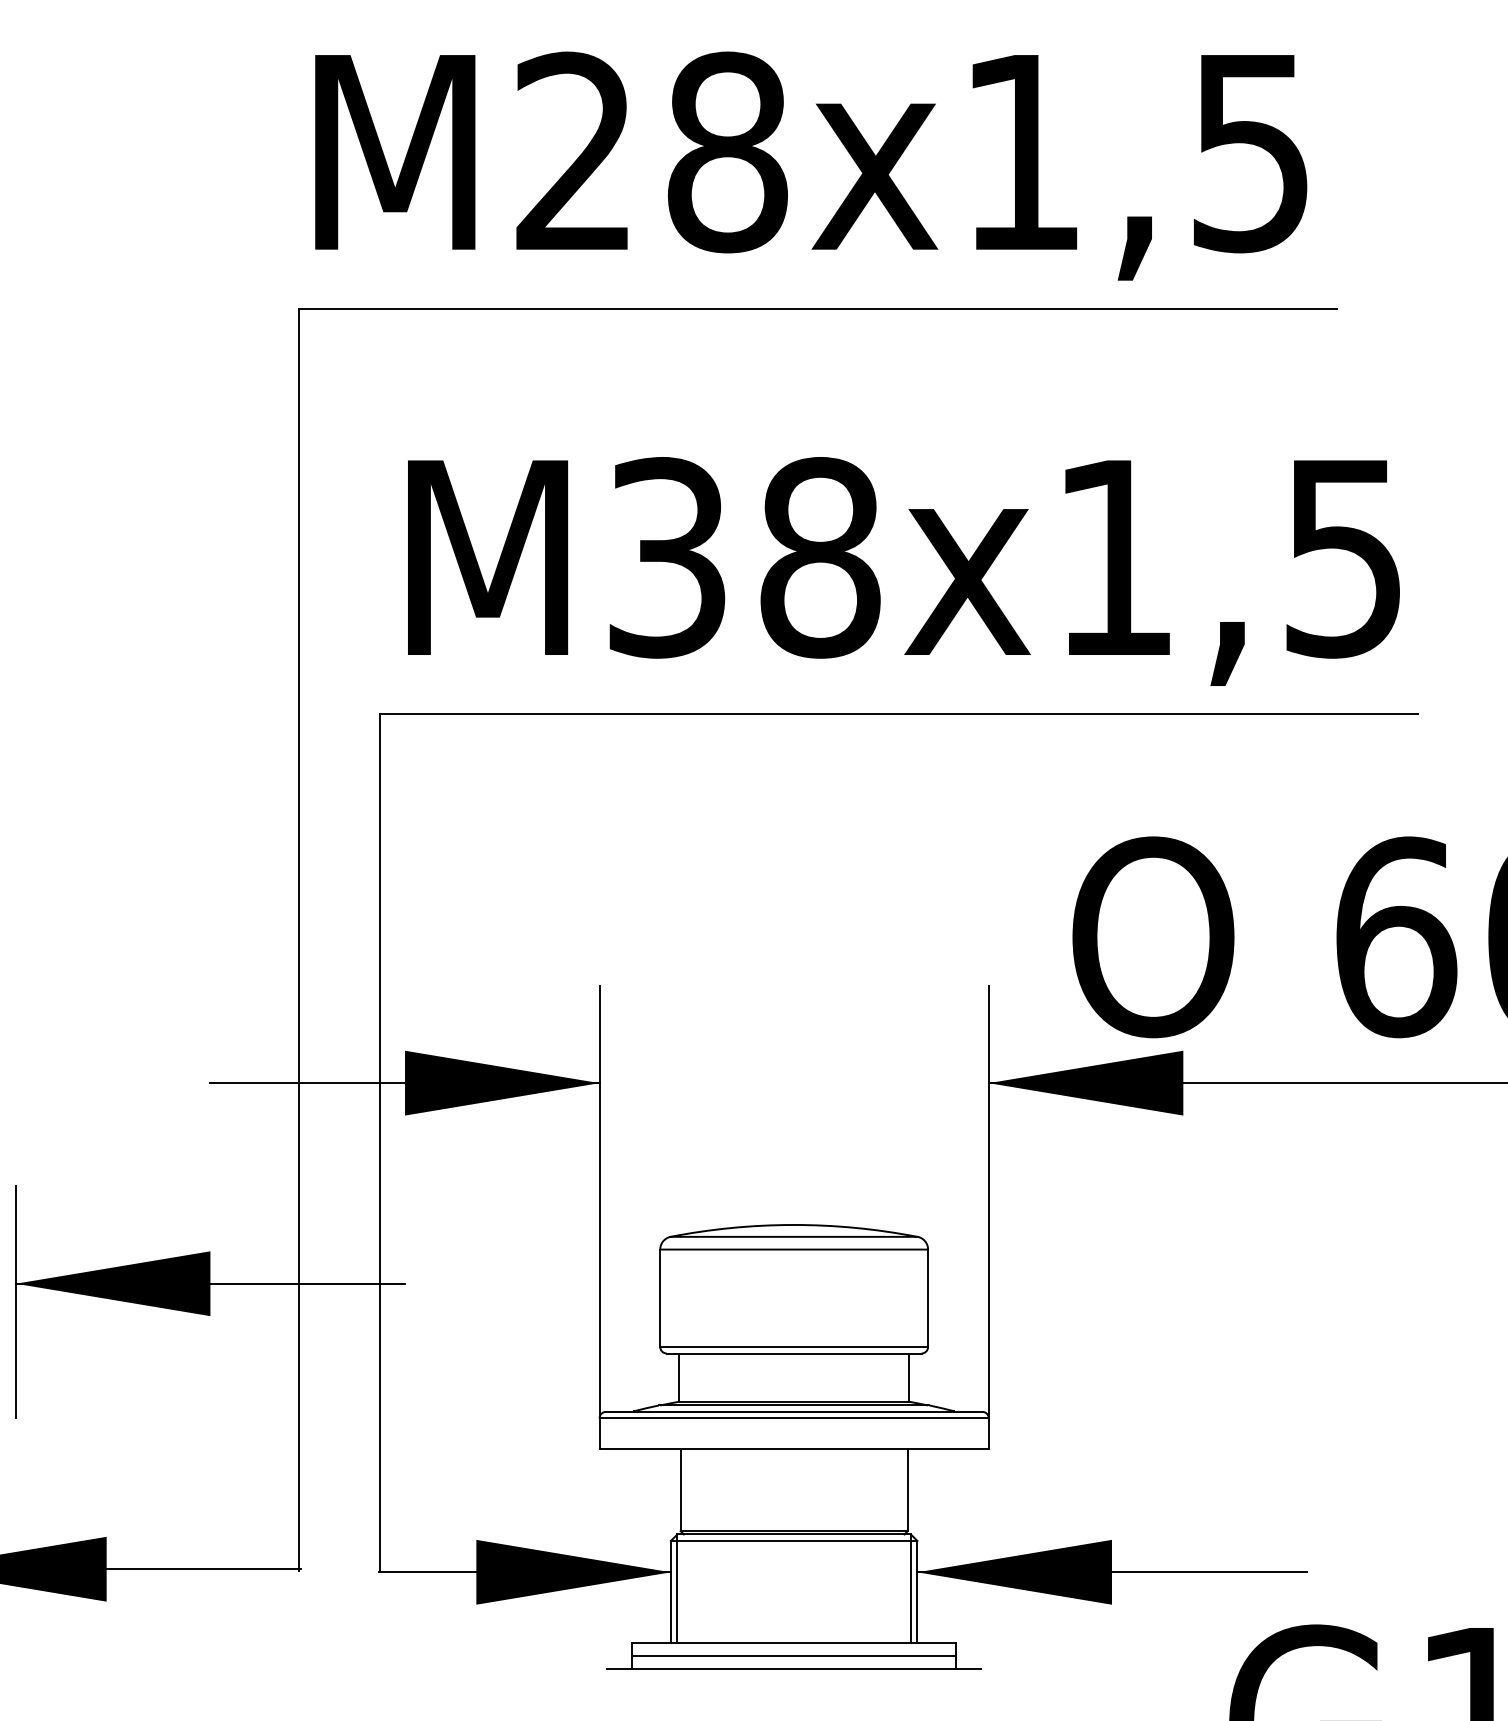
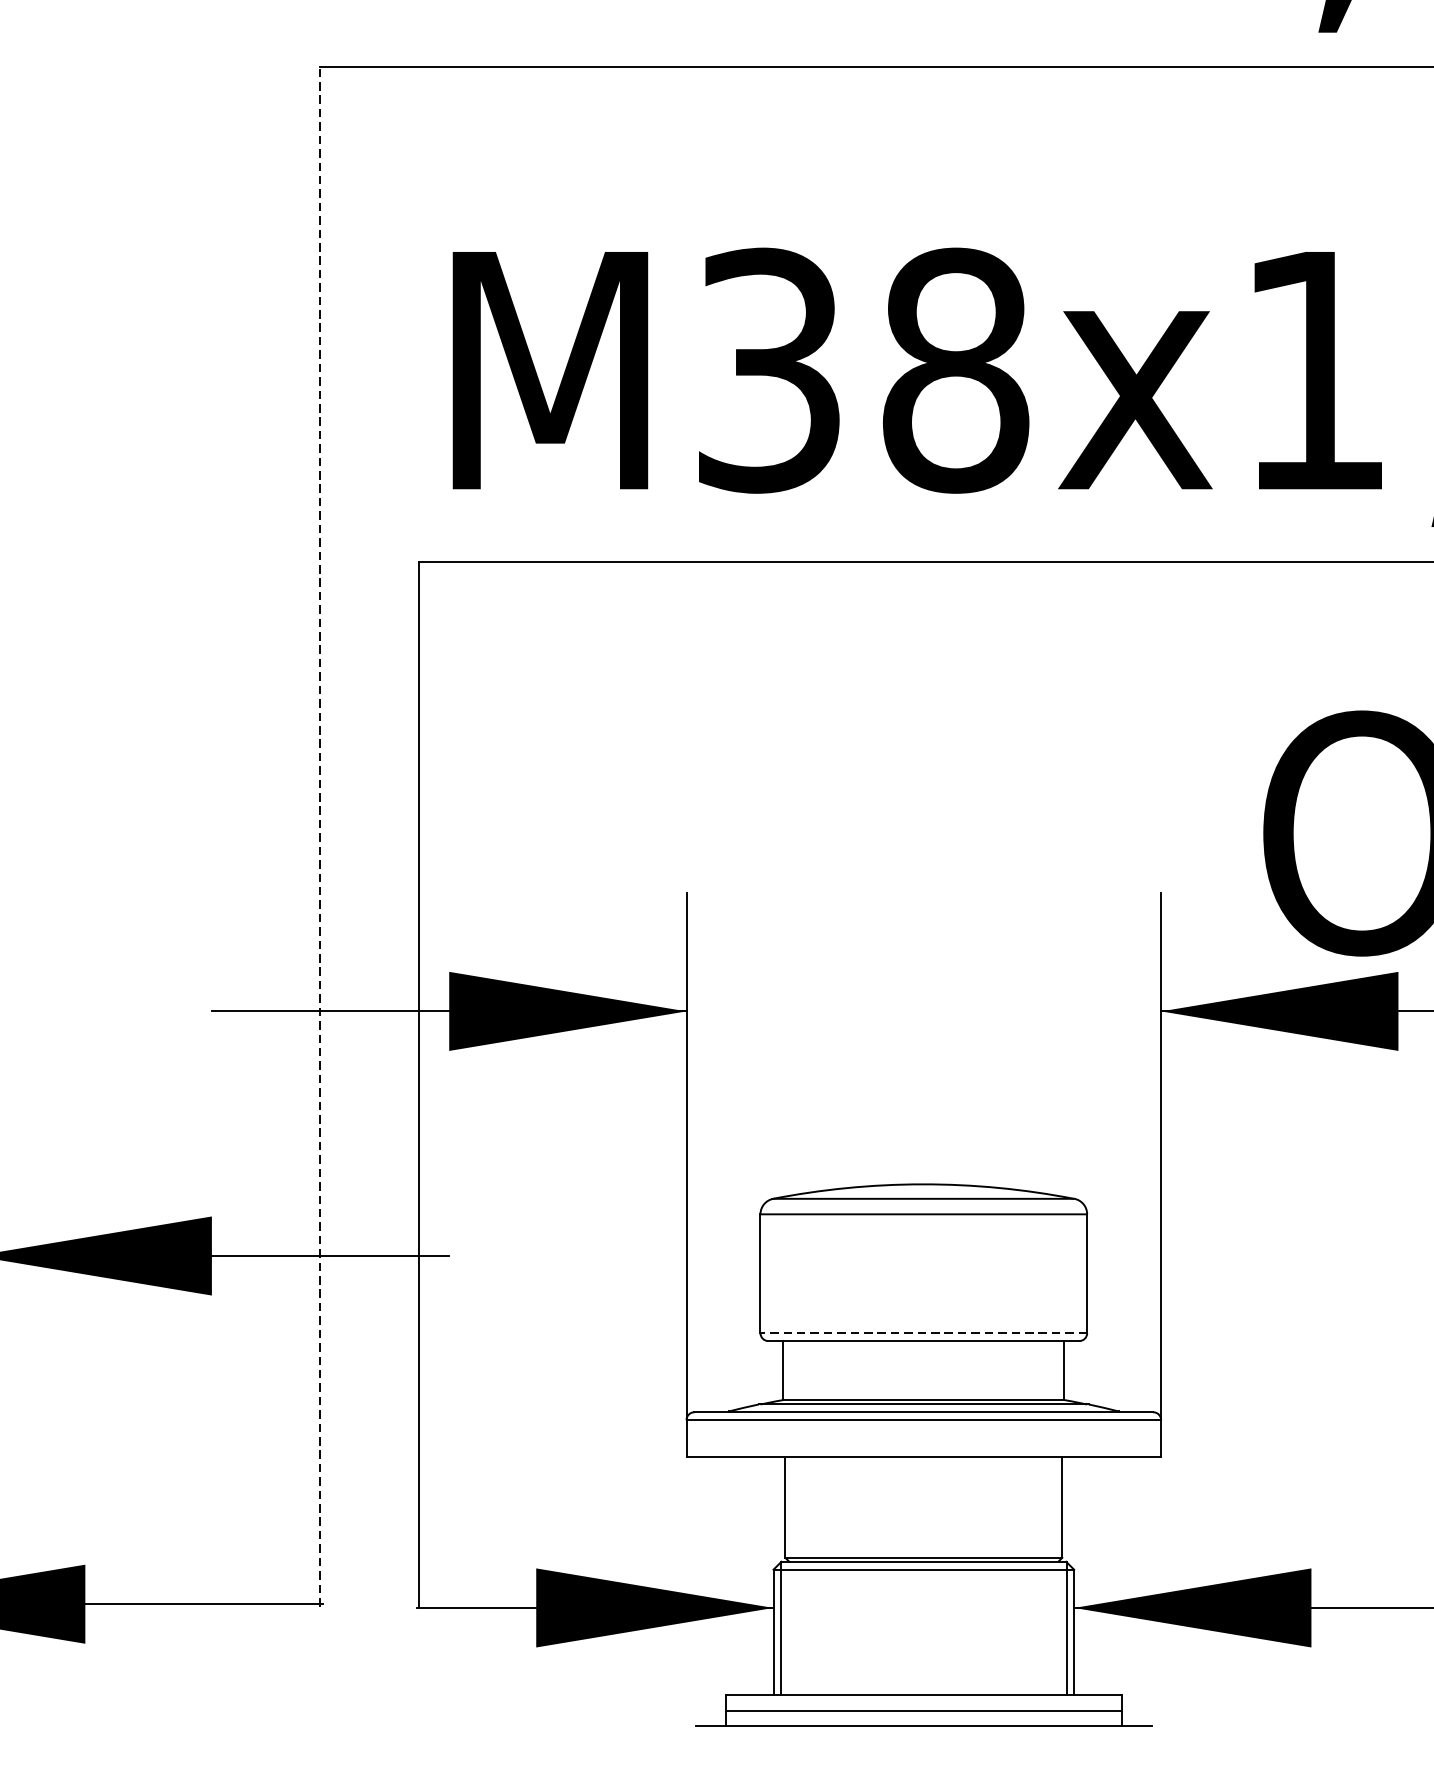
line: (298, 939) -> (319, 836), solid -> dashed
line: (794, 1347) -> (924, 1333), solid -> dashed

